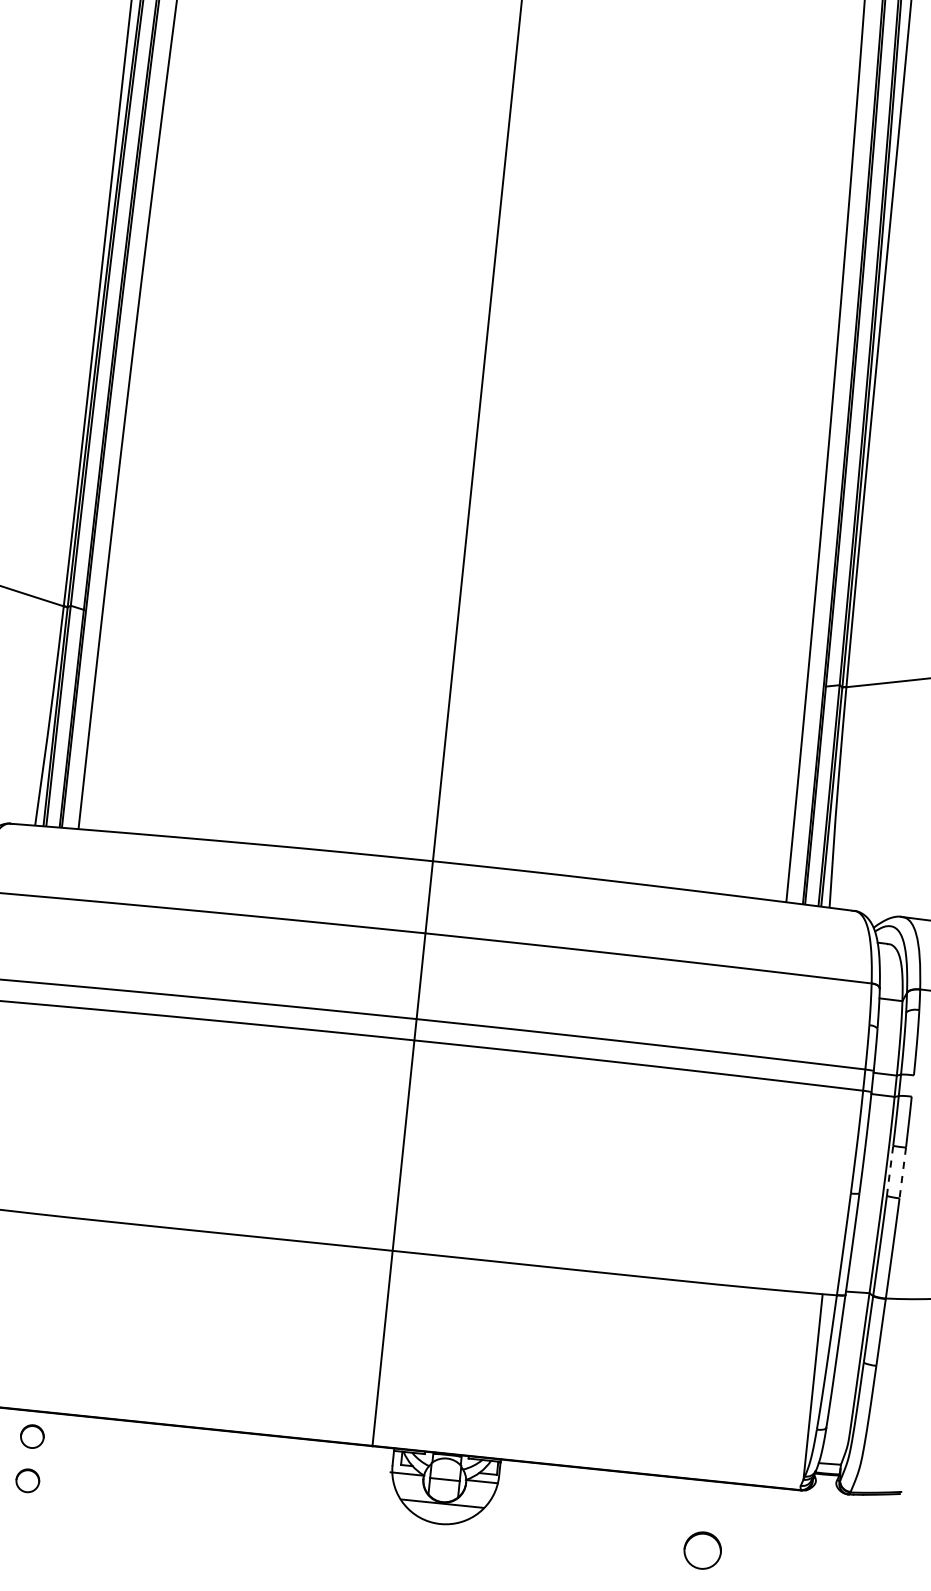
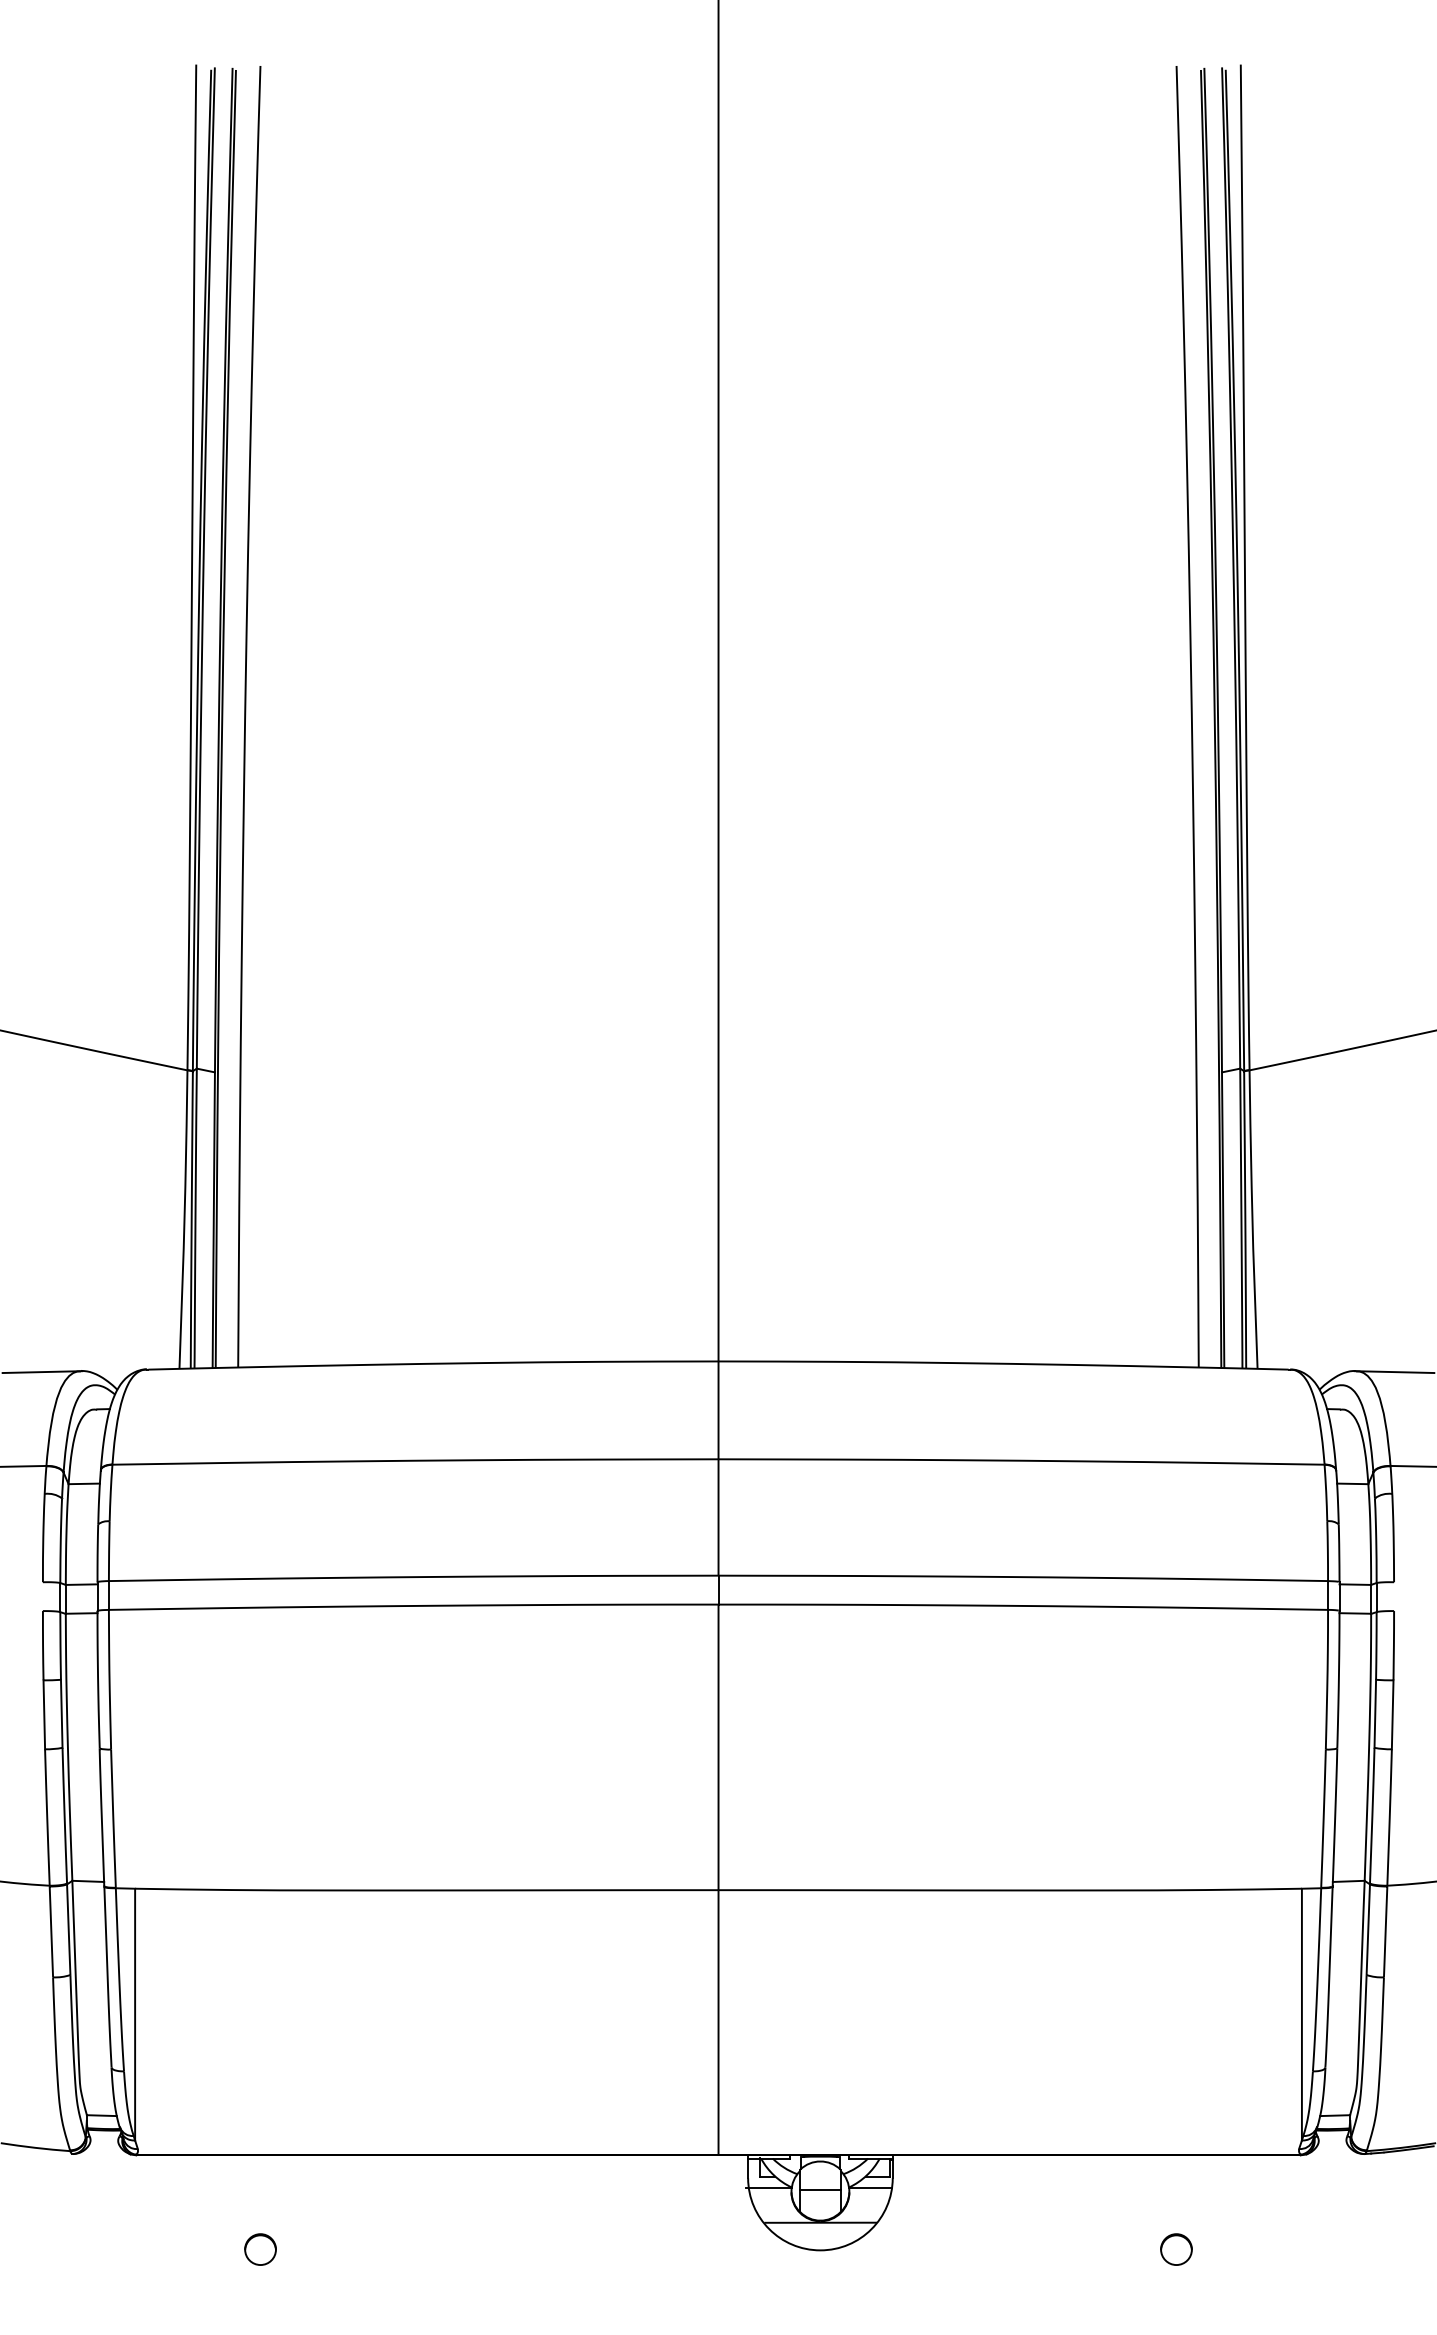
line: (890, 1170) -> (1375, 1713), dashed -> solid
line: (902, 1173) -> (1392, 1715), dashed -> solid
circle: (32, 1436) -> (260, 2189), removed
circle: (702, 1550) -> (1176, 2249), size x0.62

